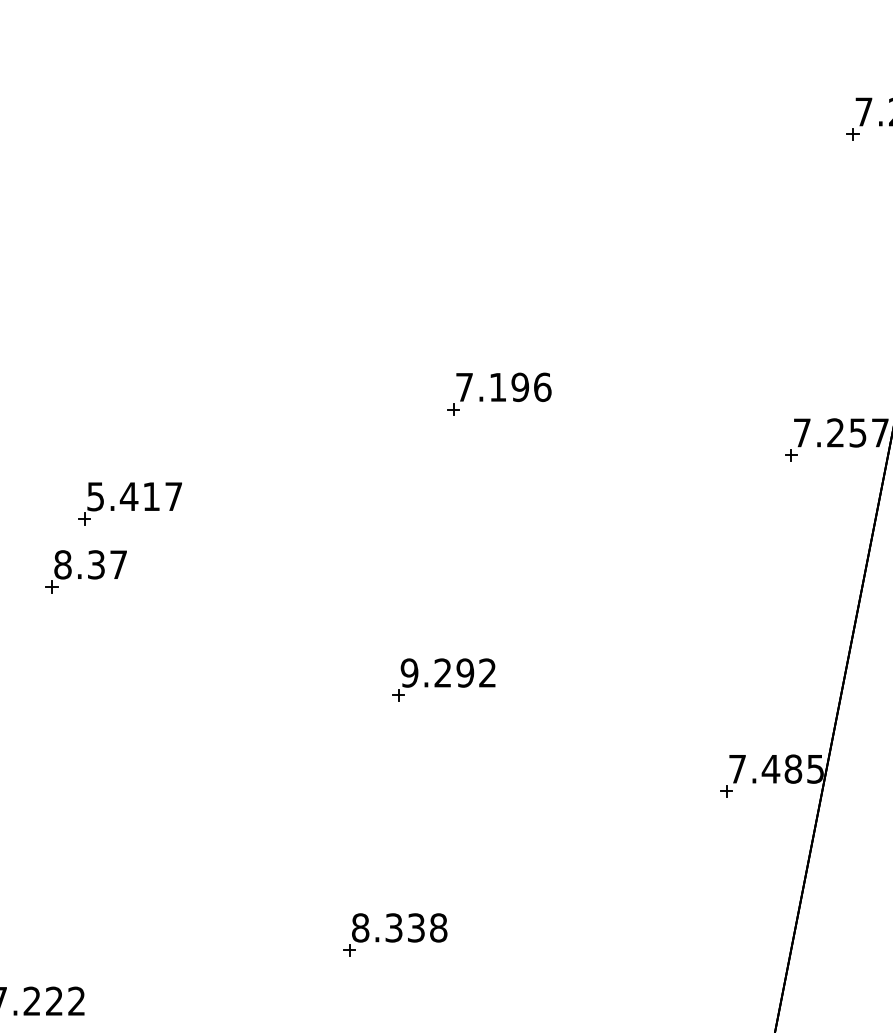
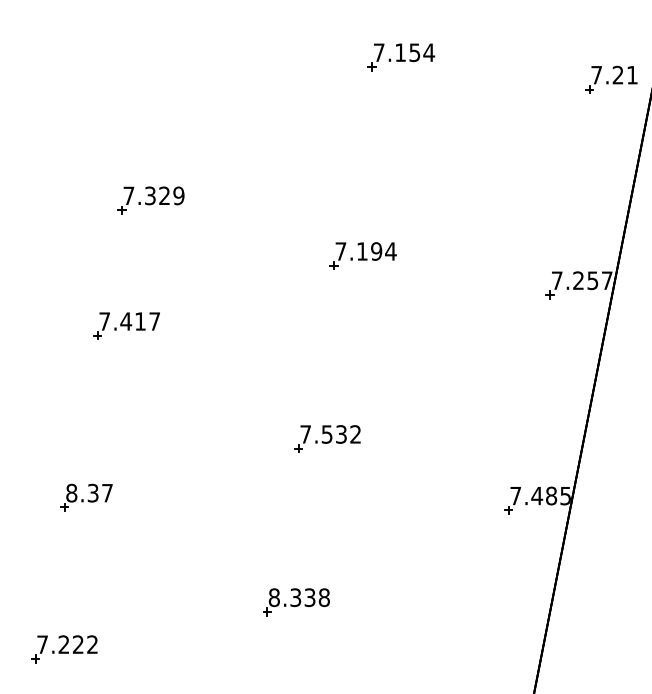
part: (559, 84) -> (401, 57), added
part: (167, 307) -> (150, 200), added
text: (541, 387) -> (390, 251), 7.196 -> 7.194
text: (95, 496) -> (104, 321), 5.417 -> 7.417
part: (85, 571) -> (86, 497), moved
text: (437, 673) -> (323, 434), 9.292 -> 7.532

